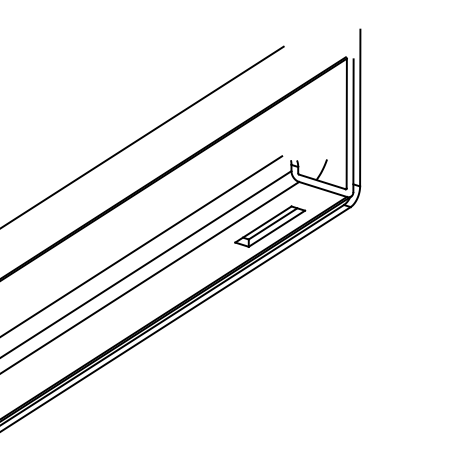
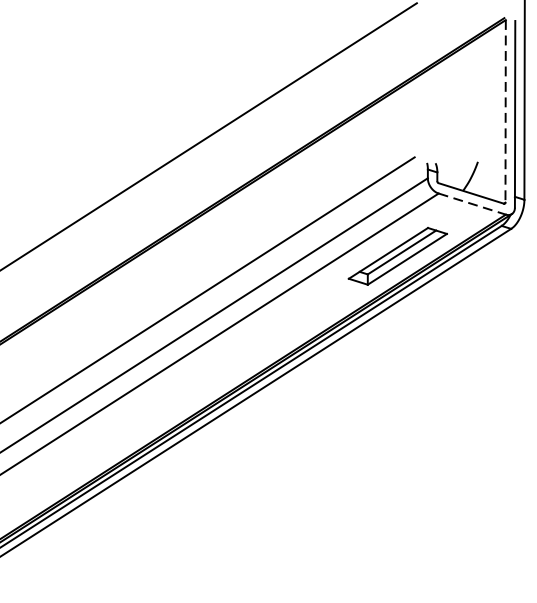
line: (346, 123) -> (505, 111), solid -> dashed
line: (323, 189) -> (472, 204), solid -> dashed

